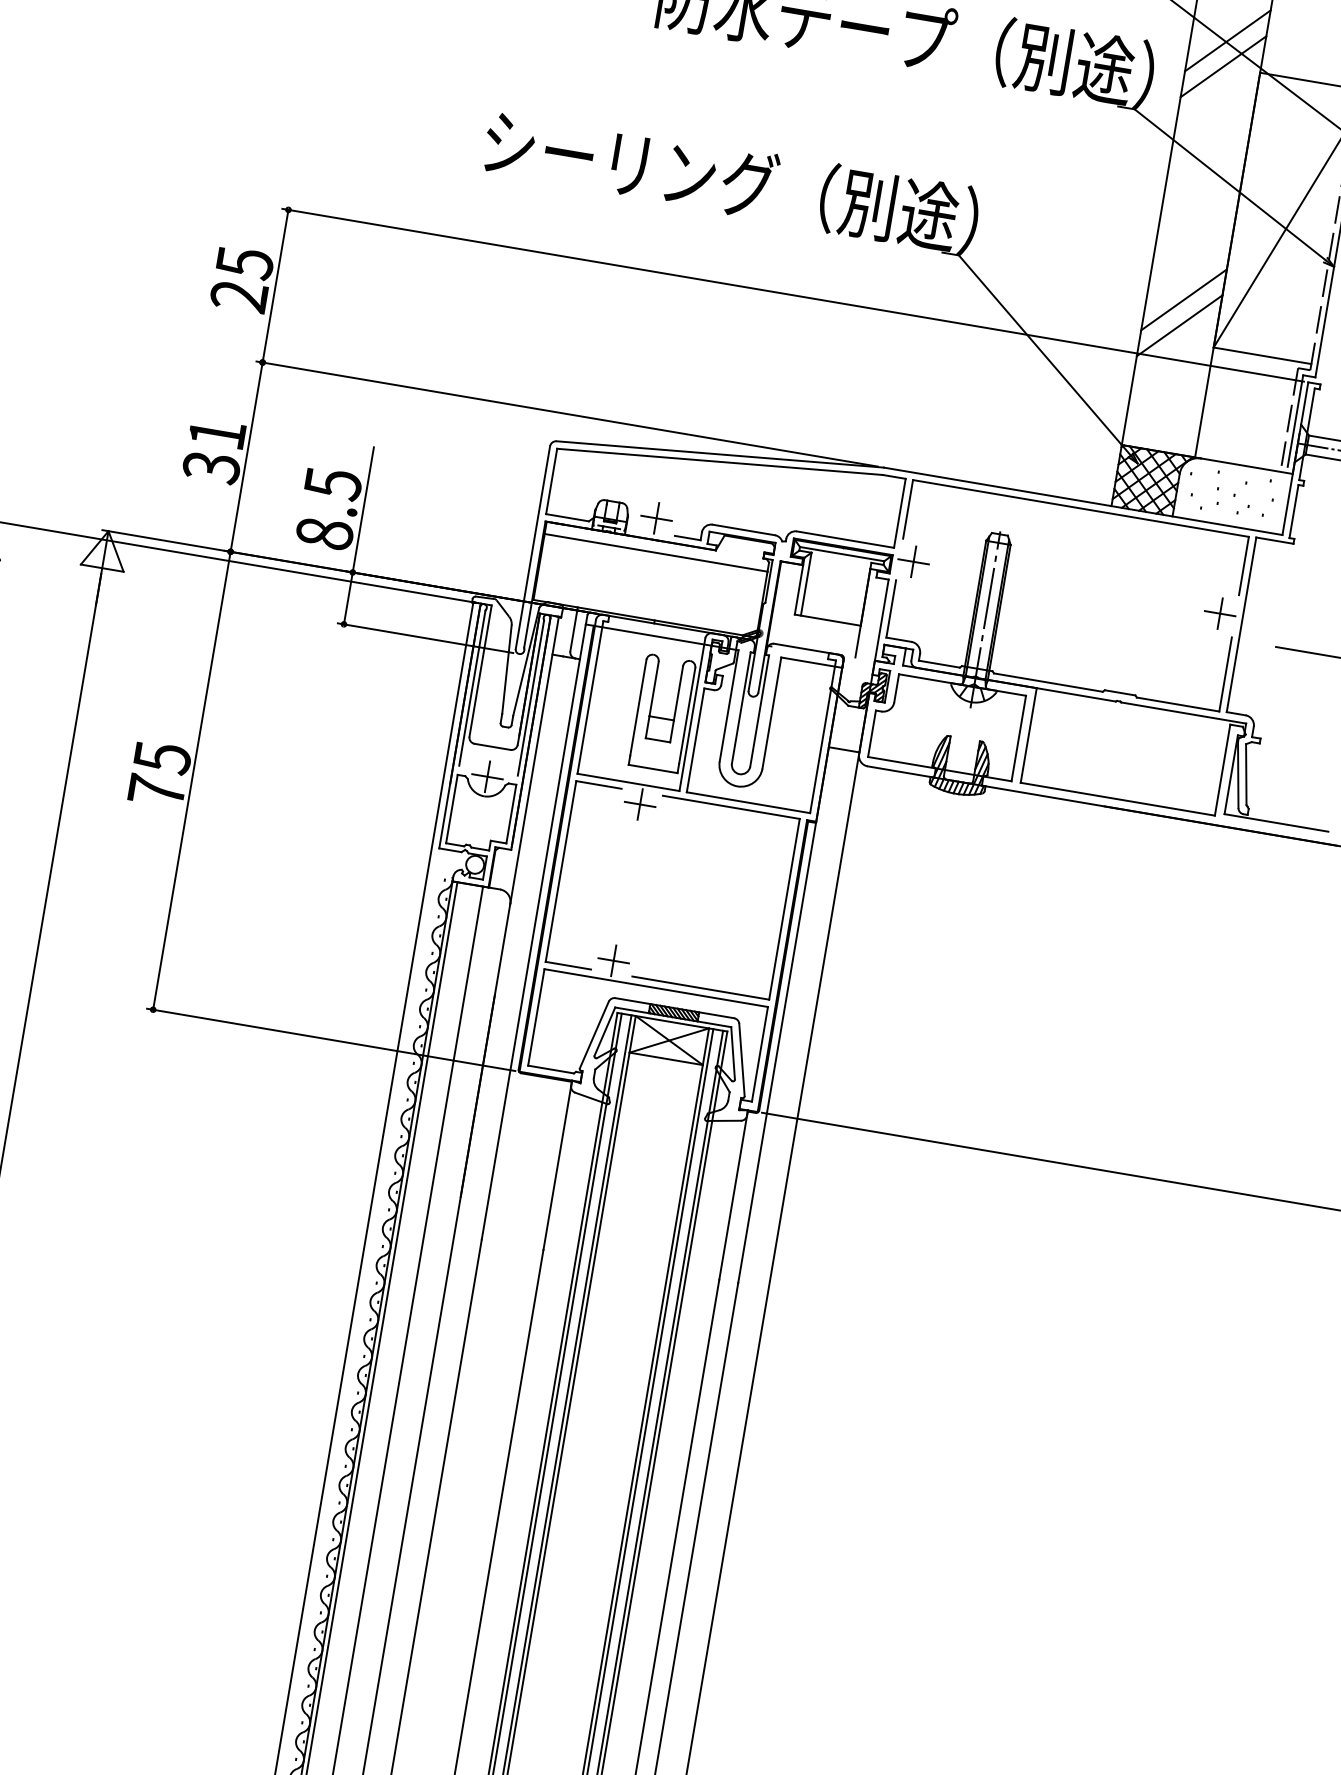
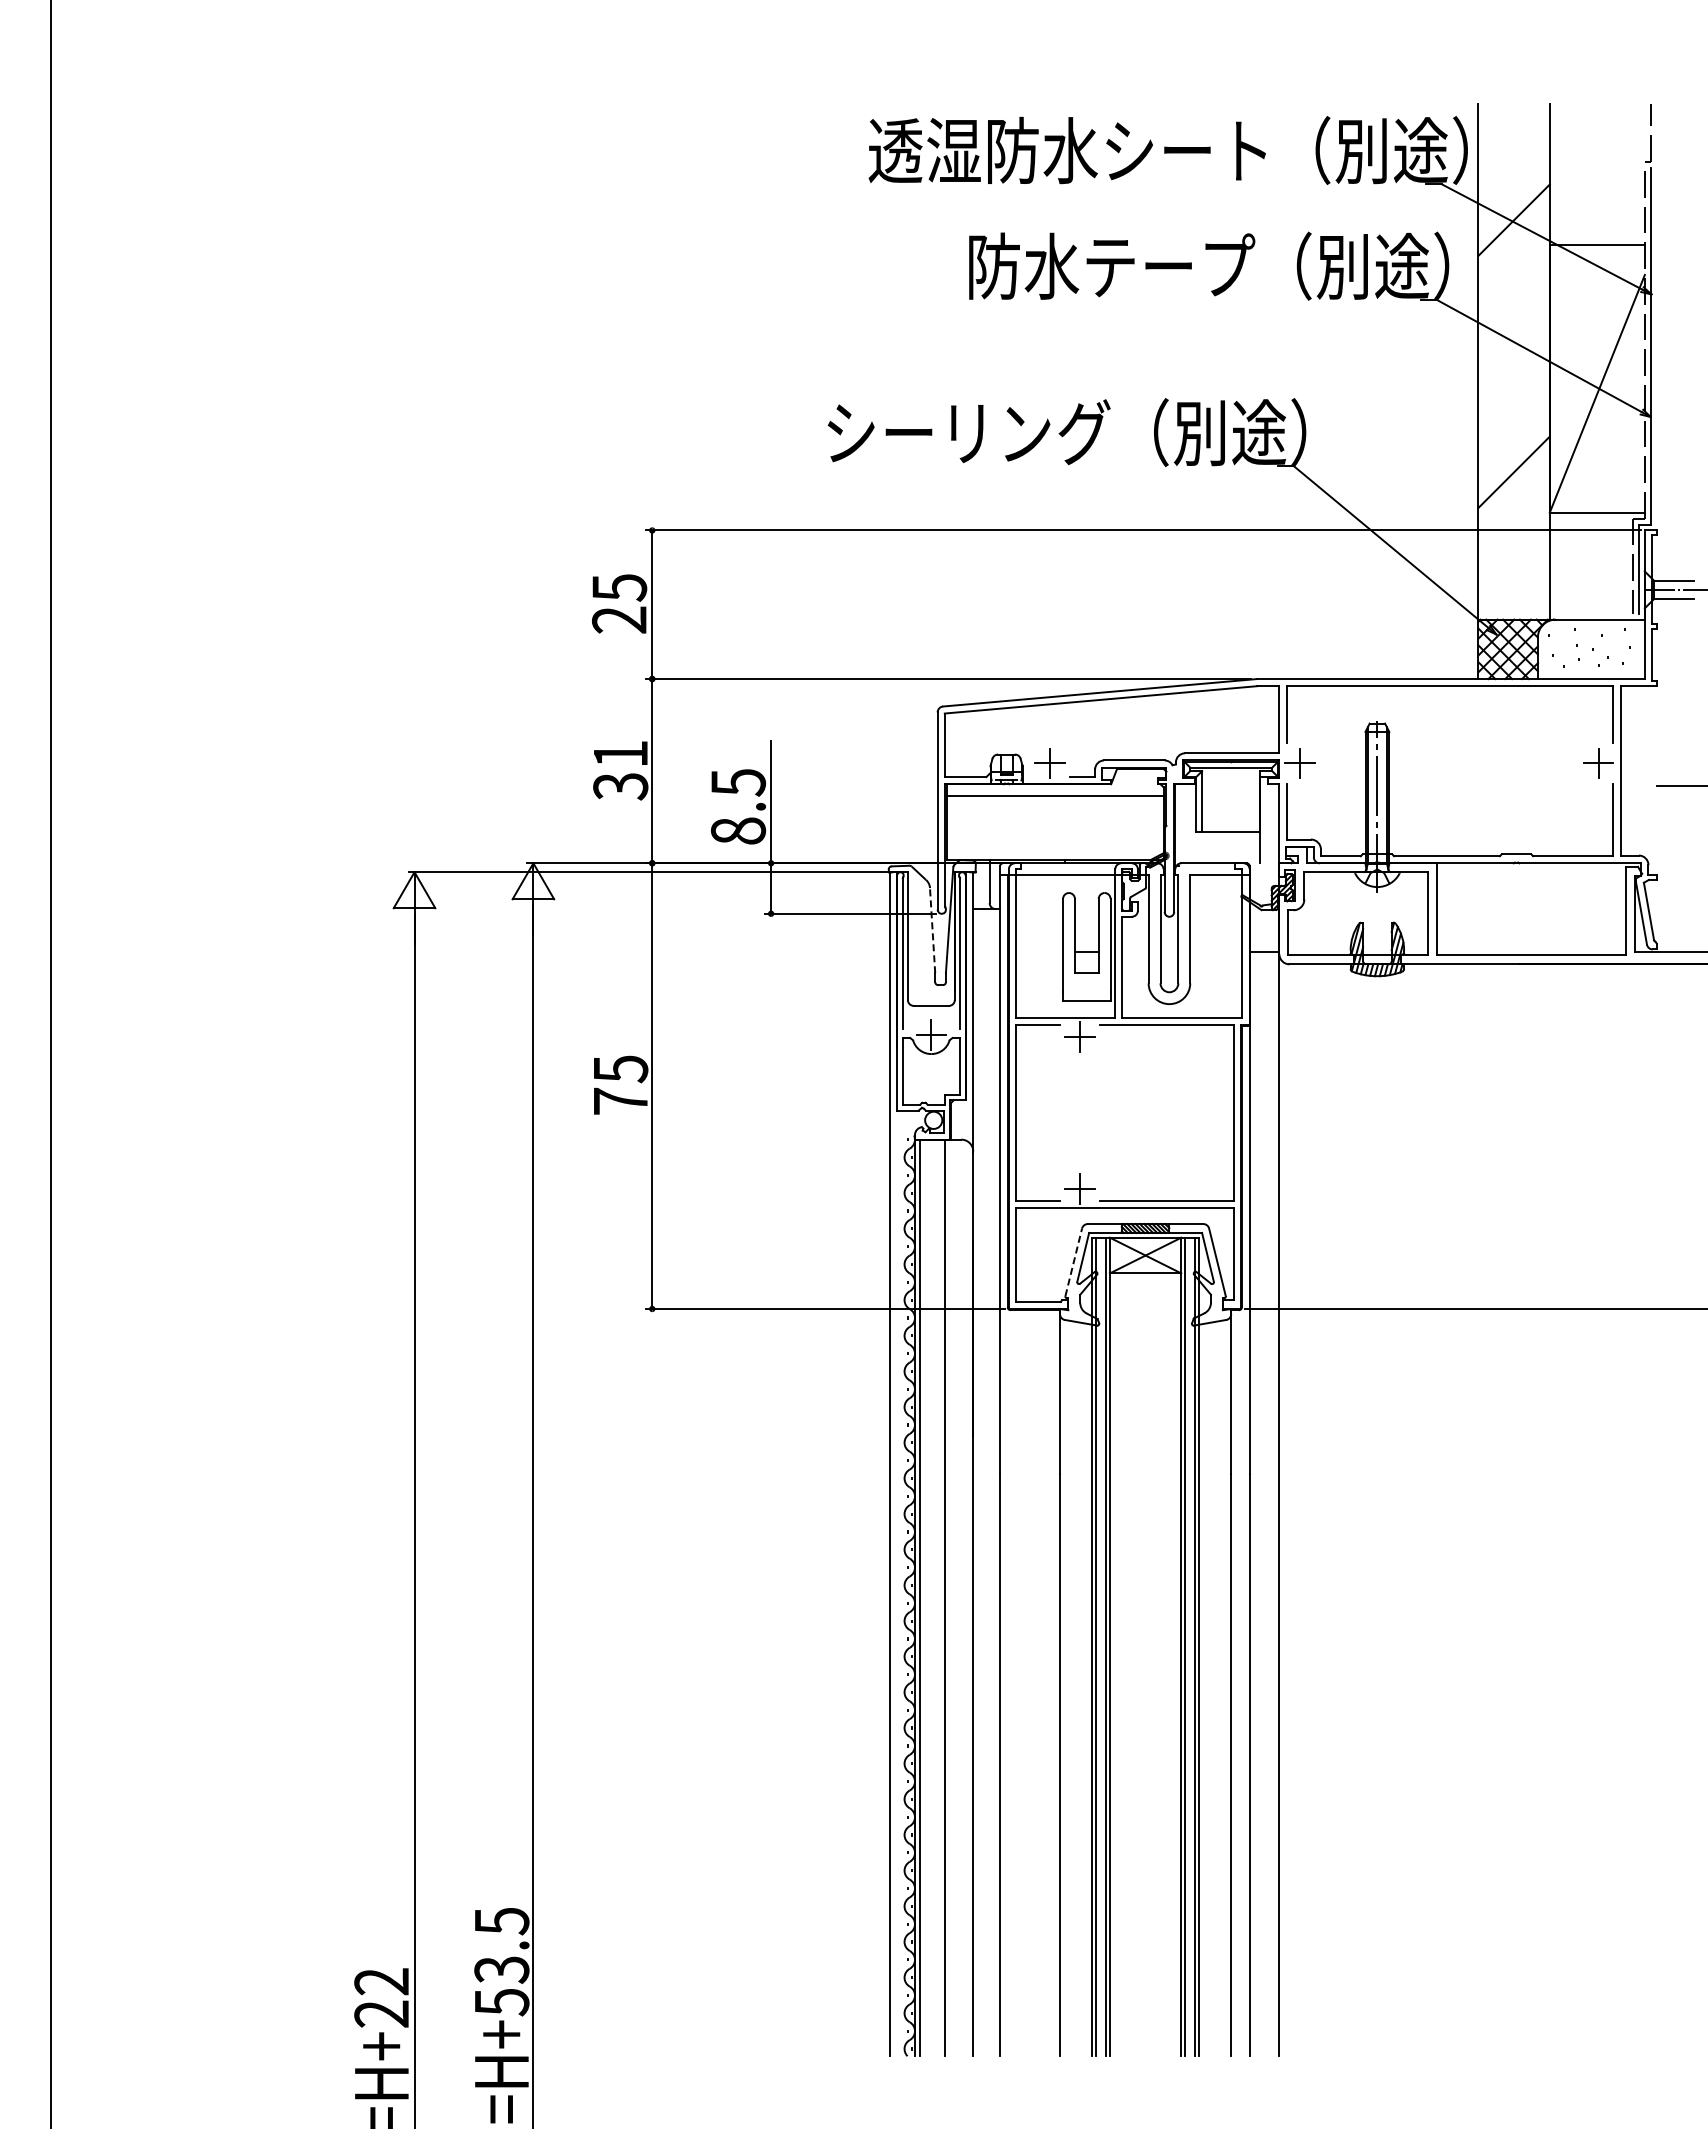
line: (1222, 66) -> (1513, 245), removed
line: (1179, 325) -> (1513, 497), removed
line: (506, 669) -> (932, 930), solid -> dashed
line: (594, 1035) -> (1073, 1262), solid -> dashed

